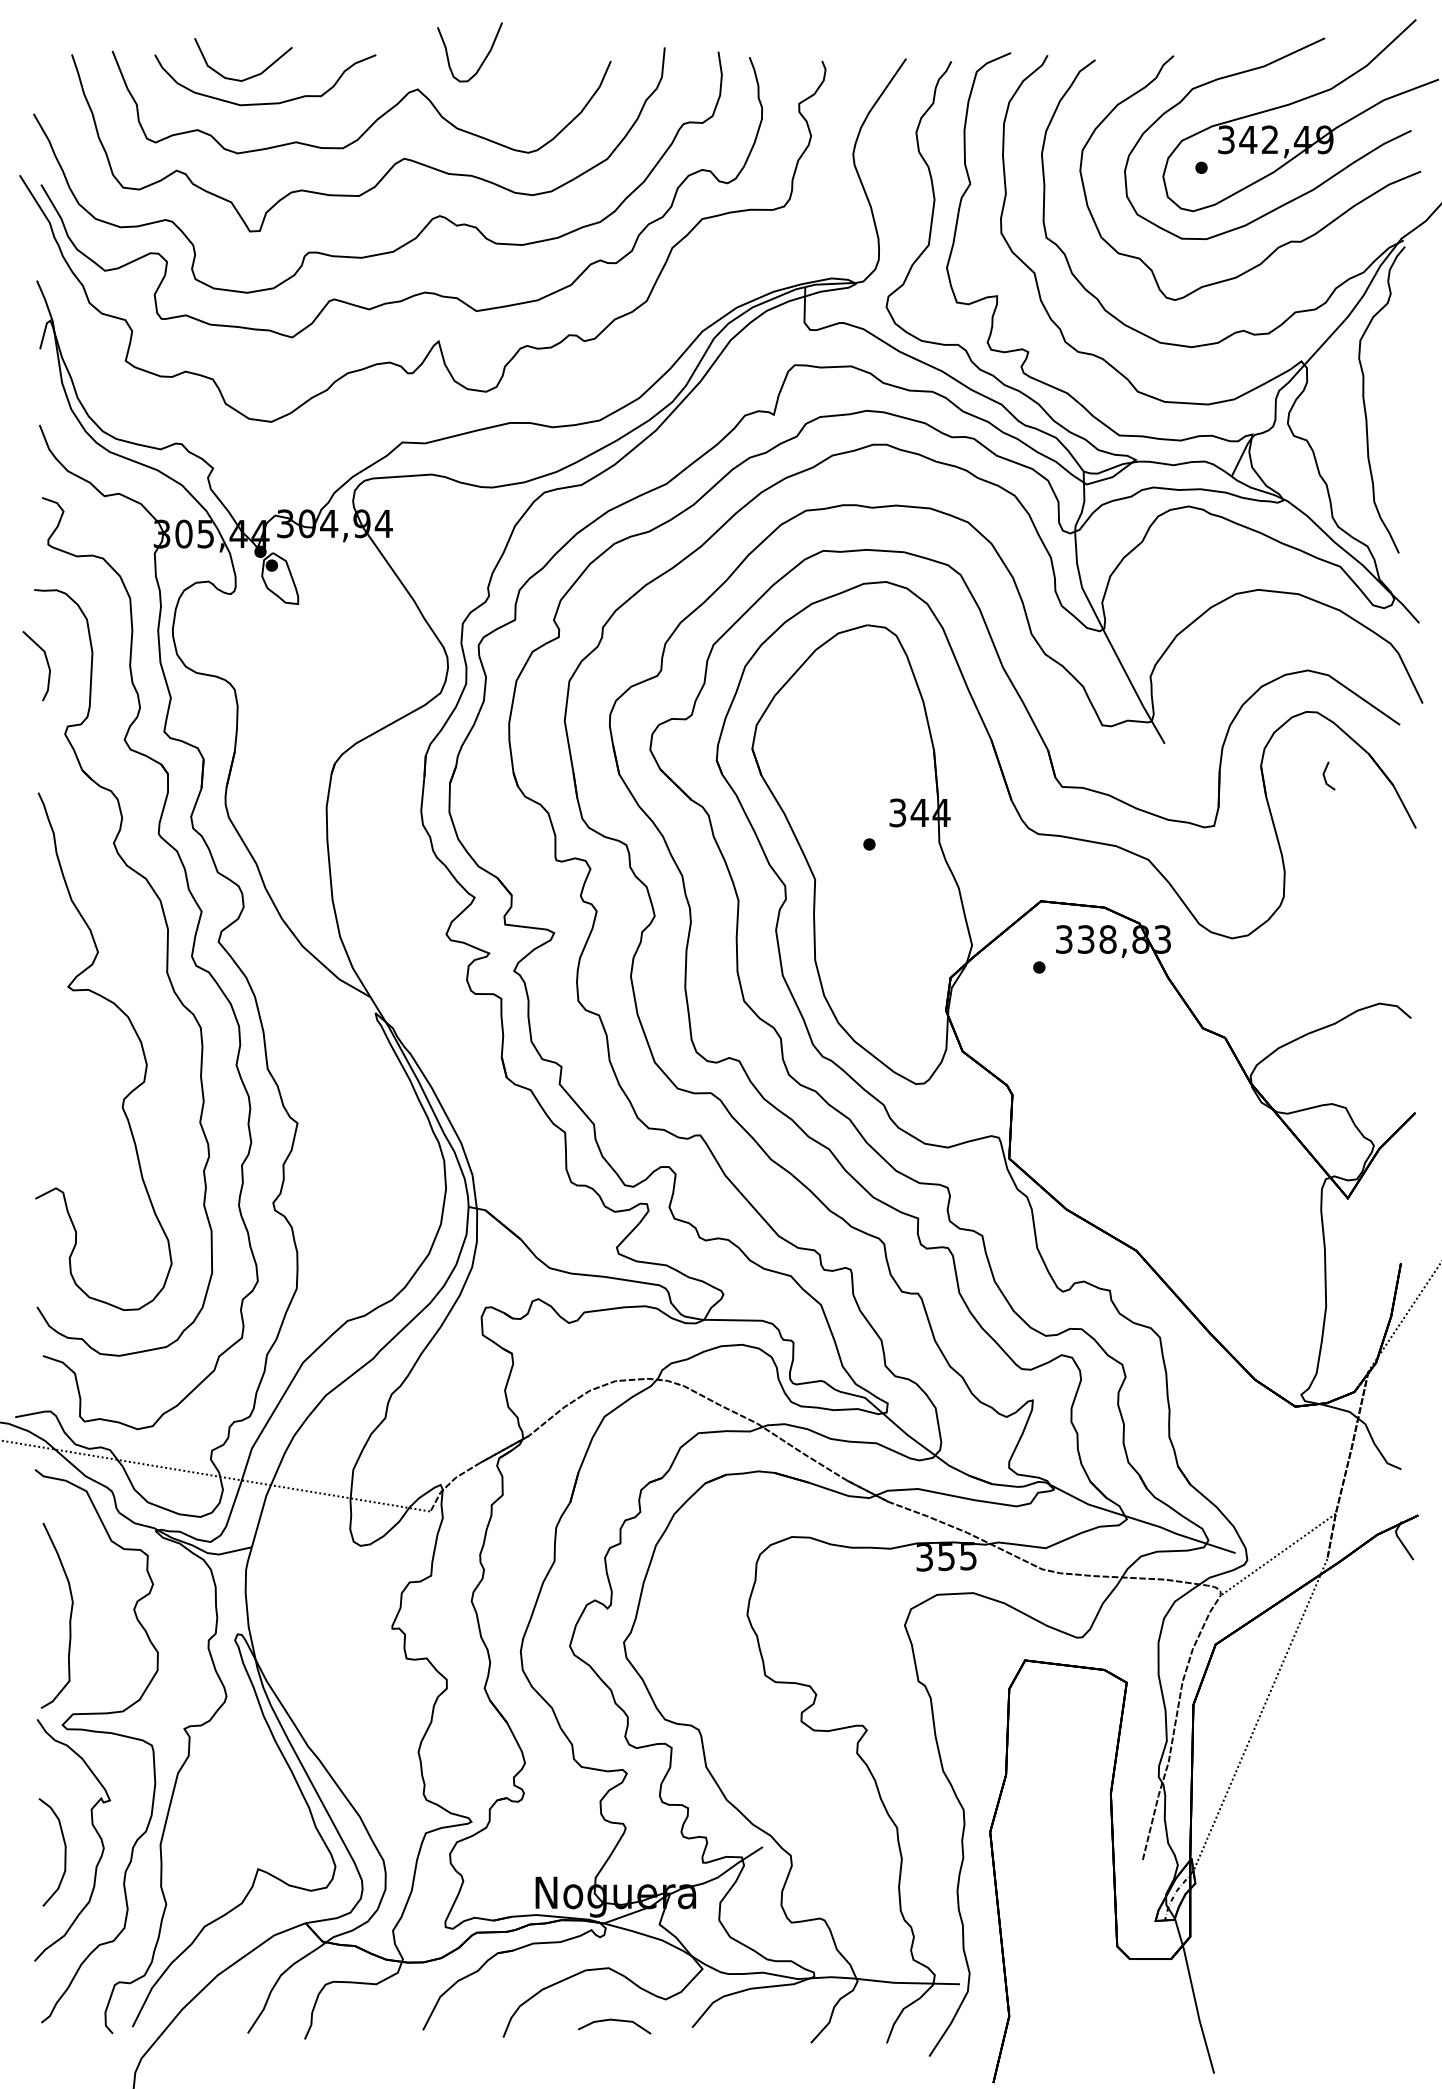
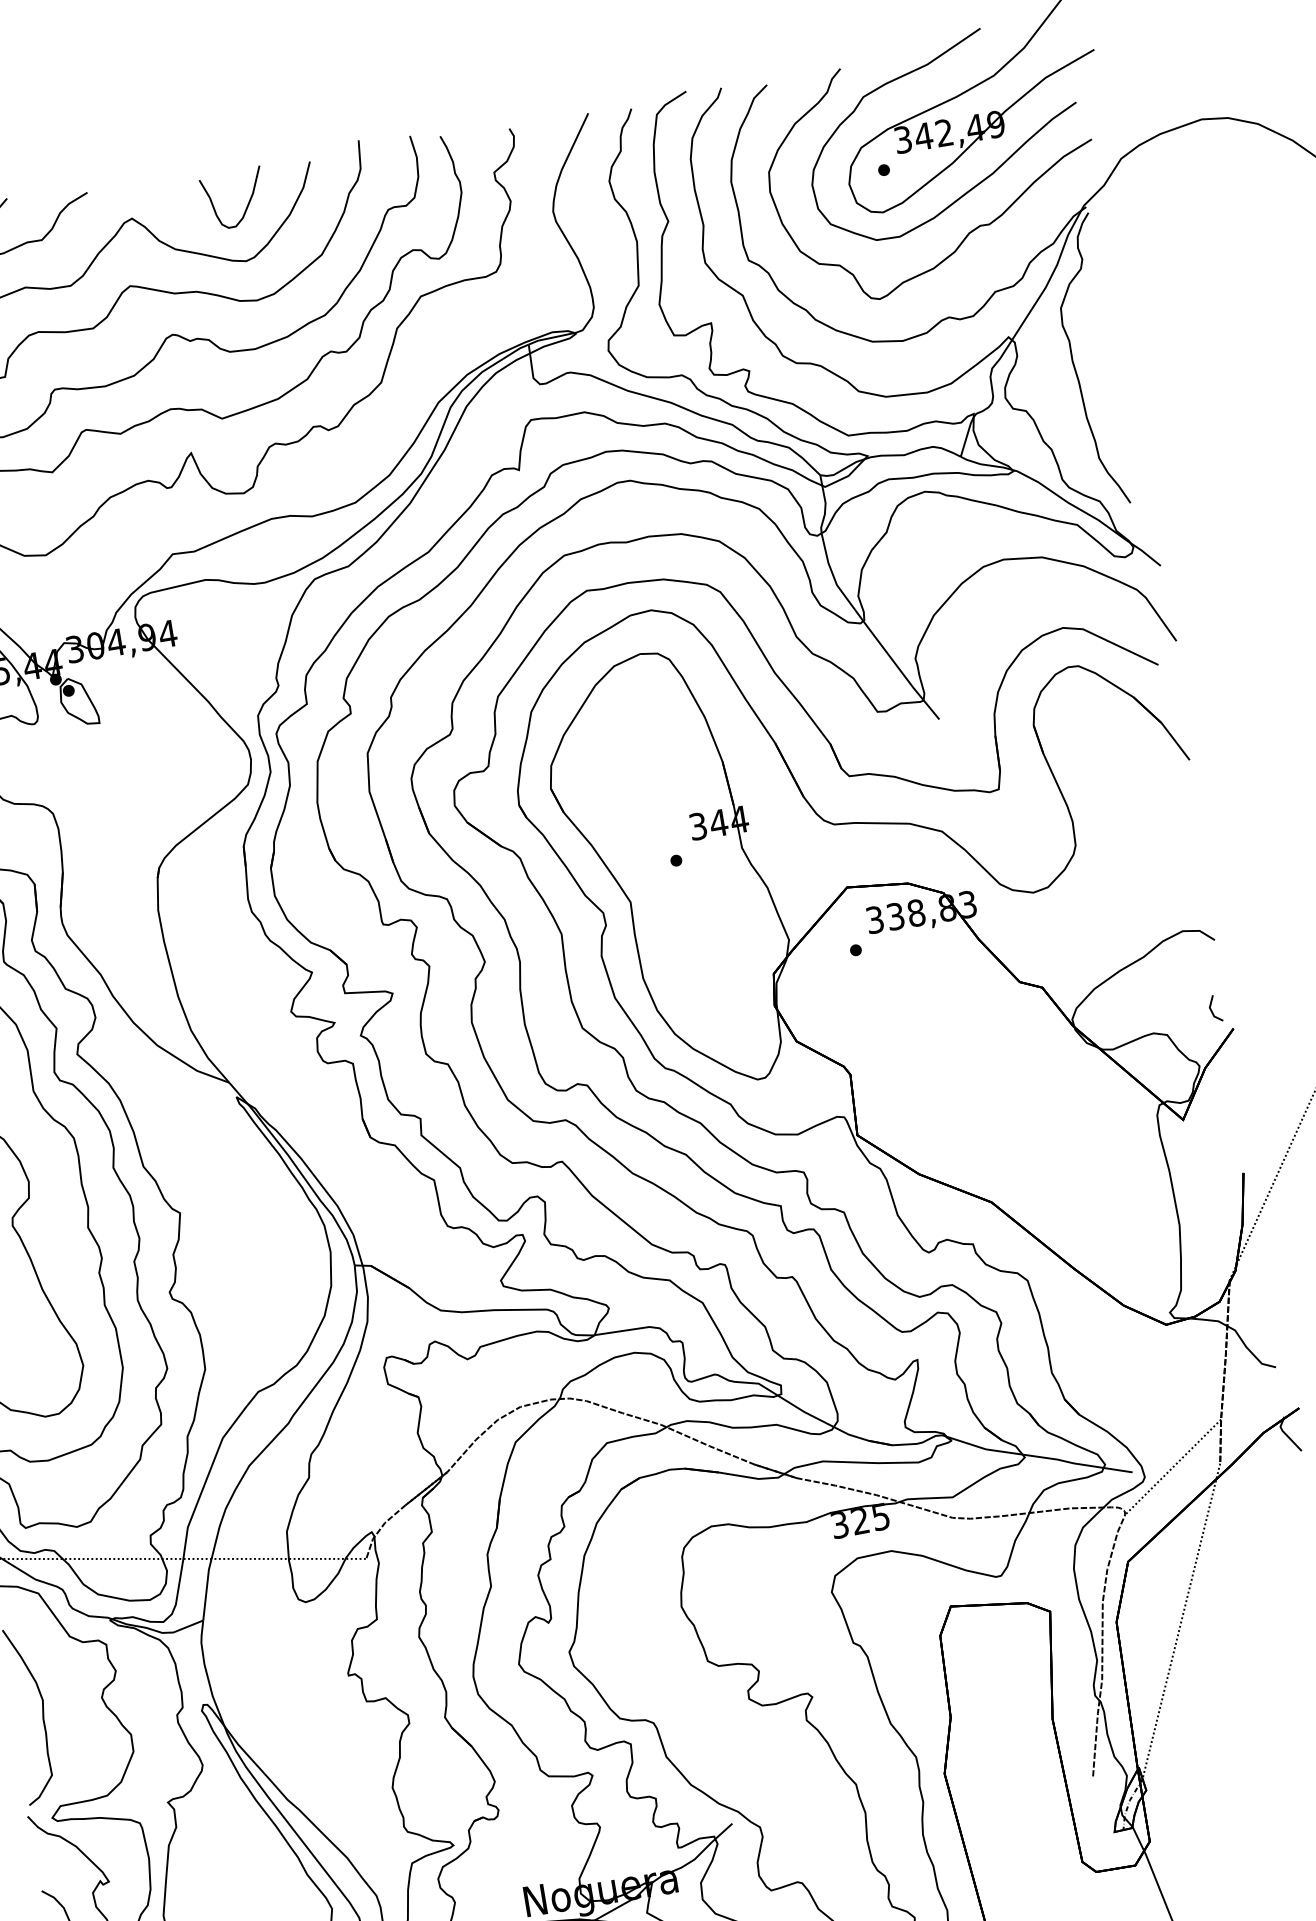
curve: (483, 59) -> (247, 203), moved
line: (1325, 776) -> (1212, 1009), moved
text: (946, 1557) -> (860, 1521), 355 -> 325

